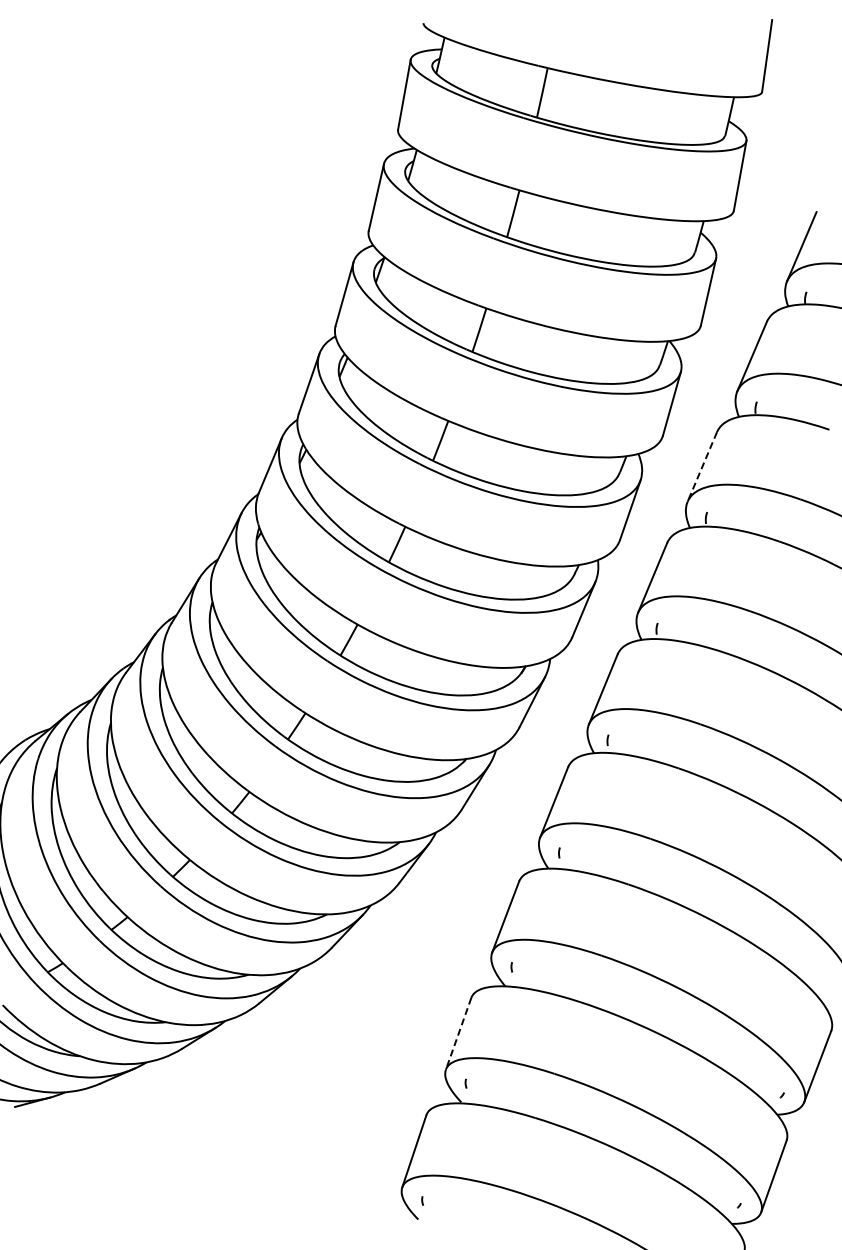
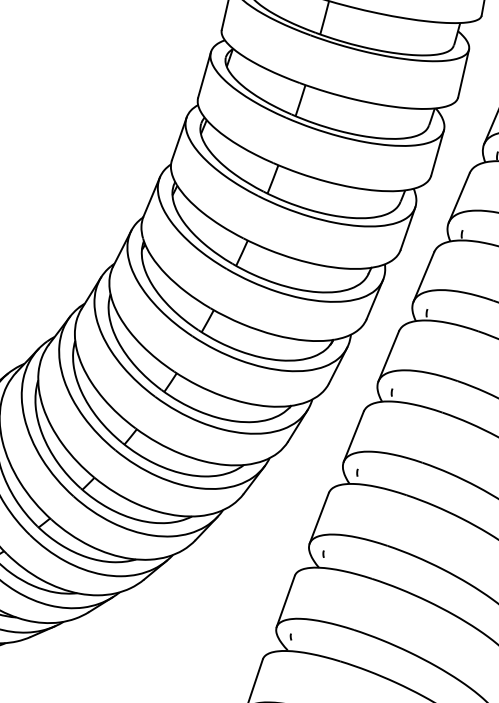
line: (702, 466) -> (459, 197), dashed -> solid
line: (458, 1034) -> (285, 601), dashed -> solid

